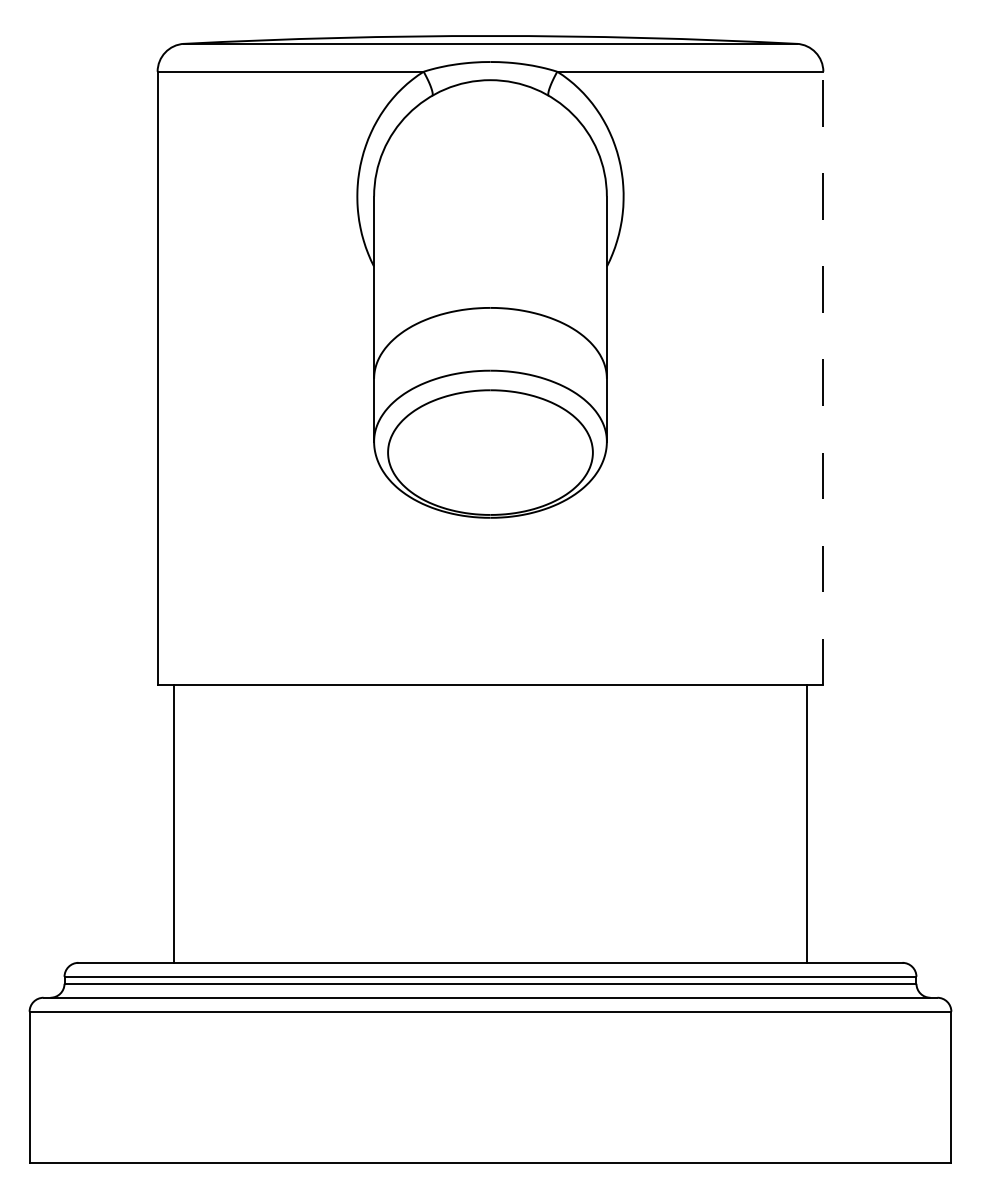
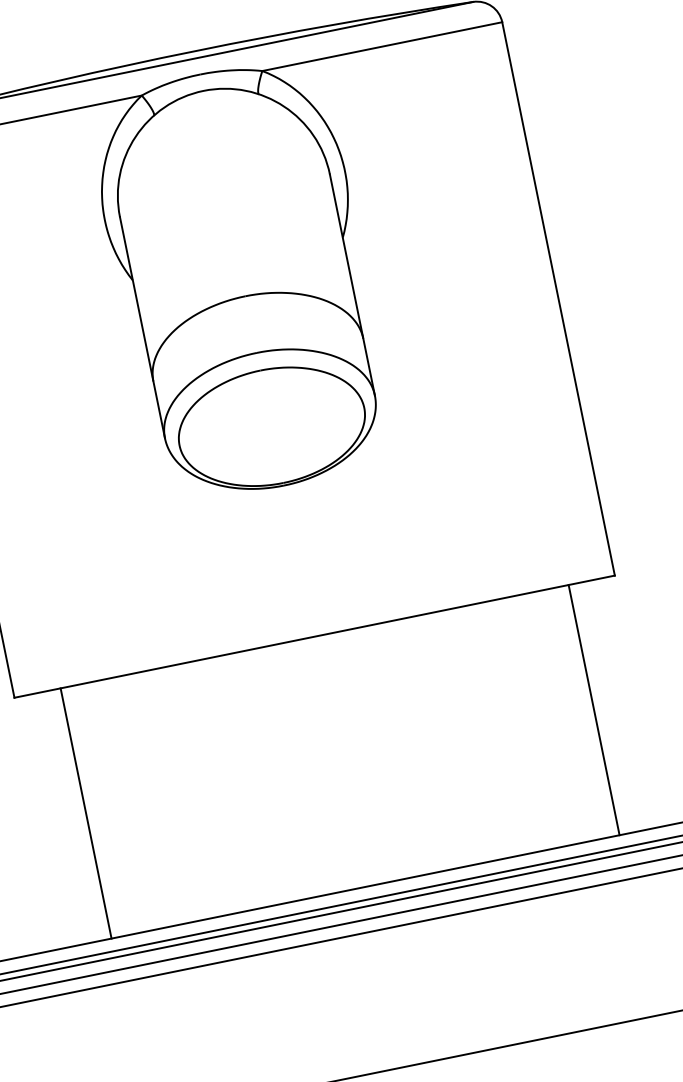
line: (823, 378) -> (558, 298), dashed -> solid
line: (173, 823) -> (85, 812), moved
line: (807, 823) -> (594, 709), moved

